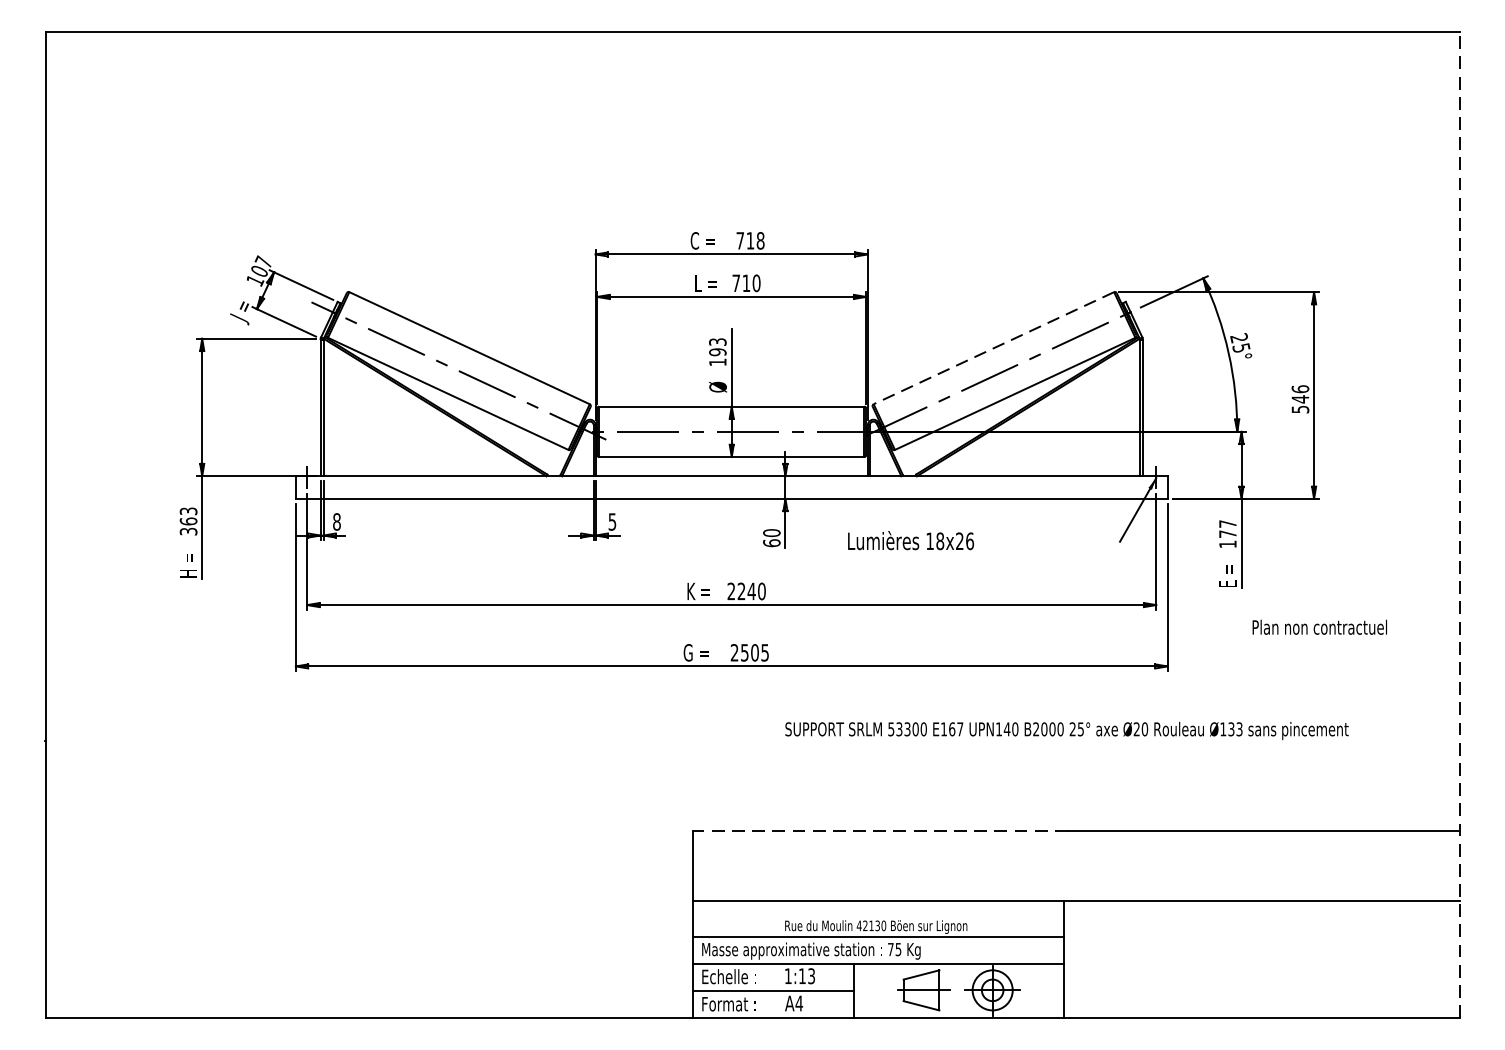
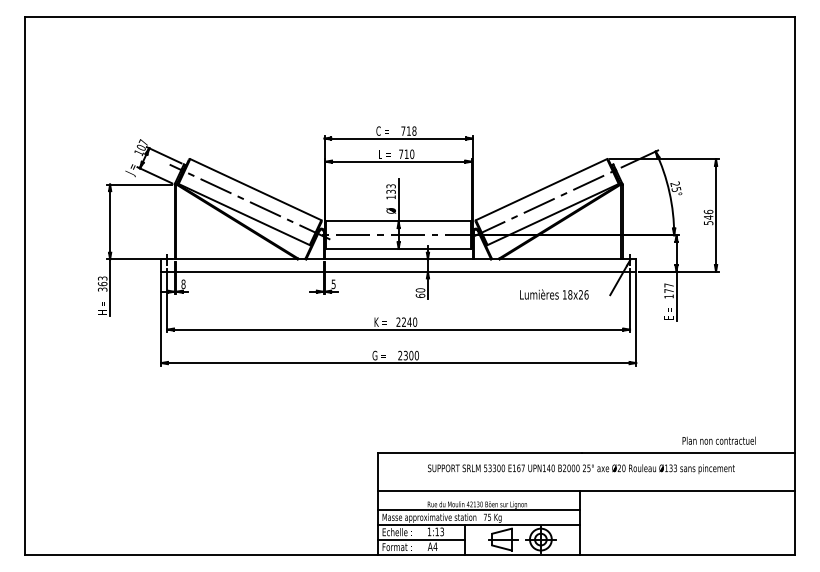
line: (993, 347) -> (541, 189), dashed -> solid
text: (716, 351) -> (390, 191), 193 -> 133
line: (1459, 525) -> (795, 286), dashed -> solid
text: (911, 540) -> (554, 294), moved
text: (1318, 626) -> (718, 440), moved
text: (755, 652) -> (411, 355), 2505 -> 2300
text: (1067, 729) -> (581, 468), moved
line: (880, 830) -> (479, 452), dashed -> solid

